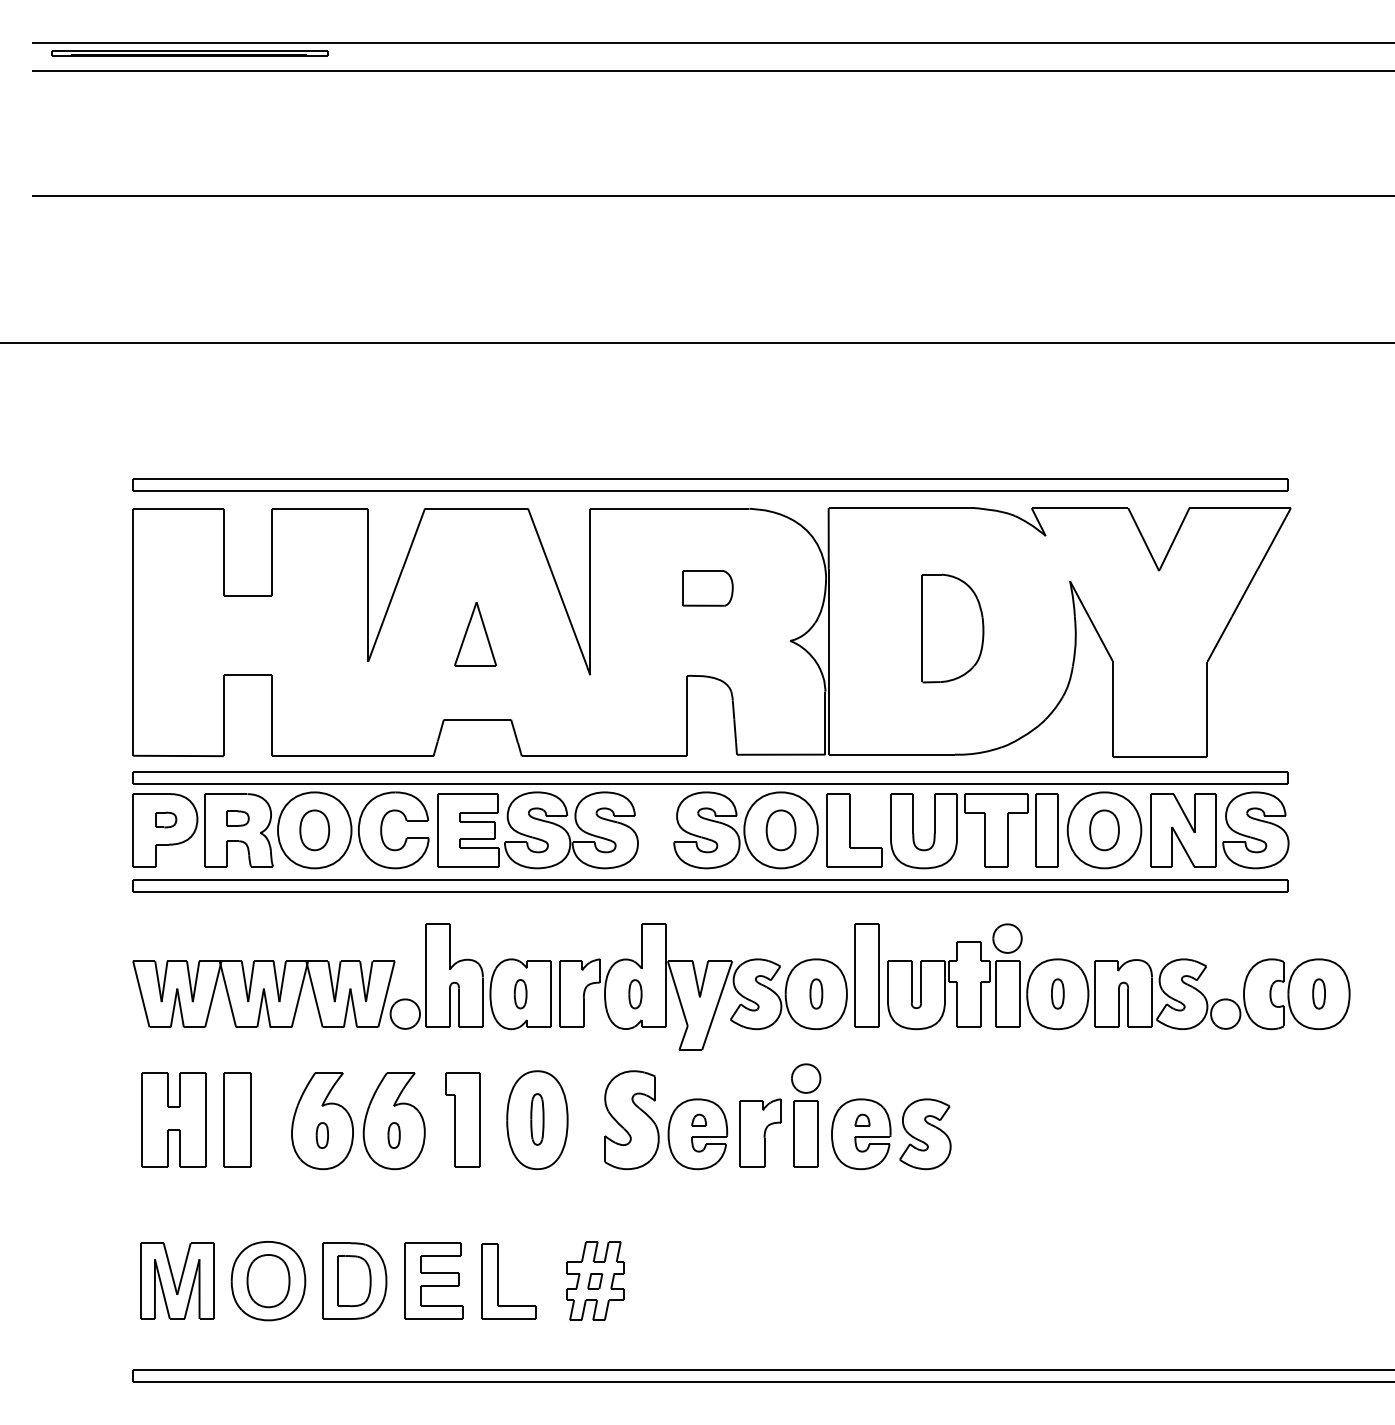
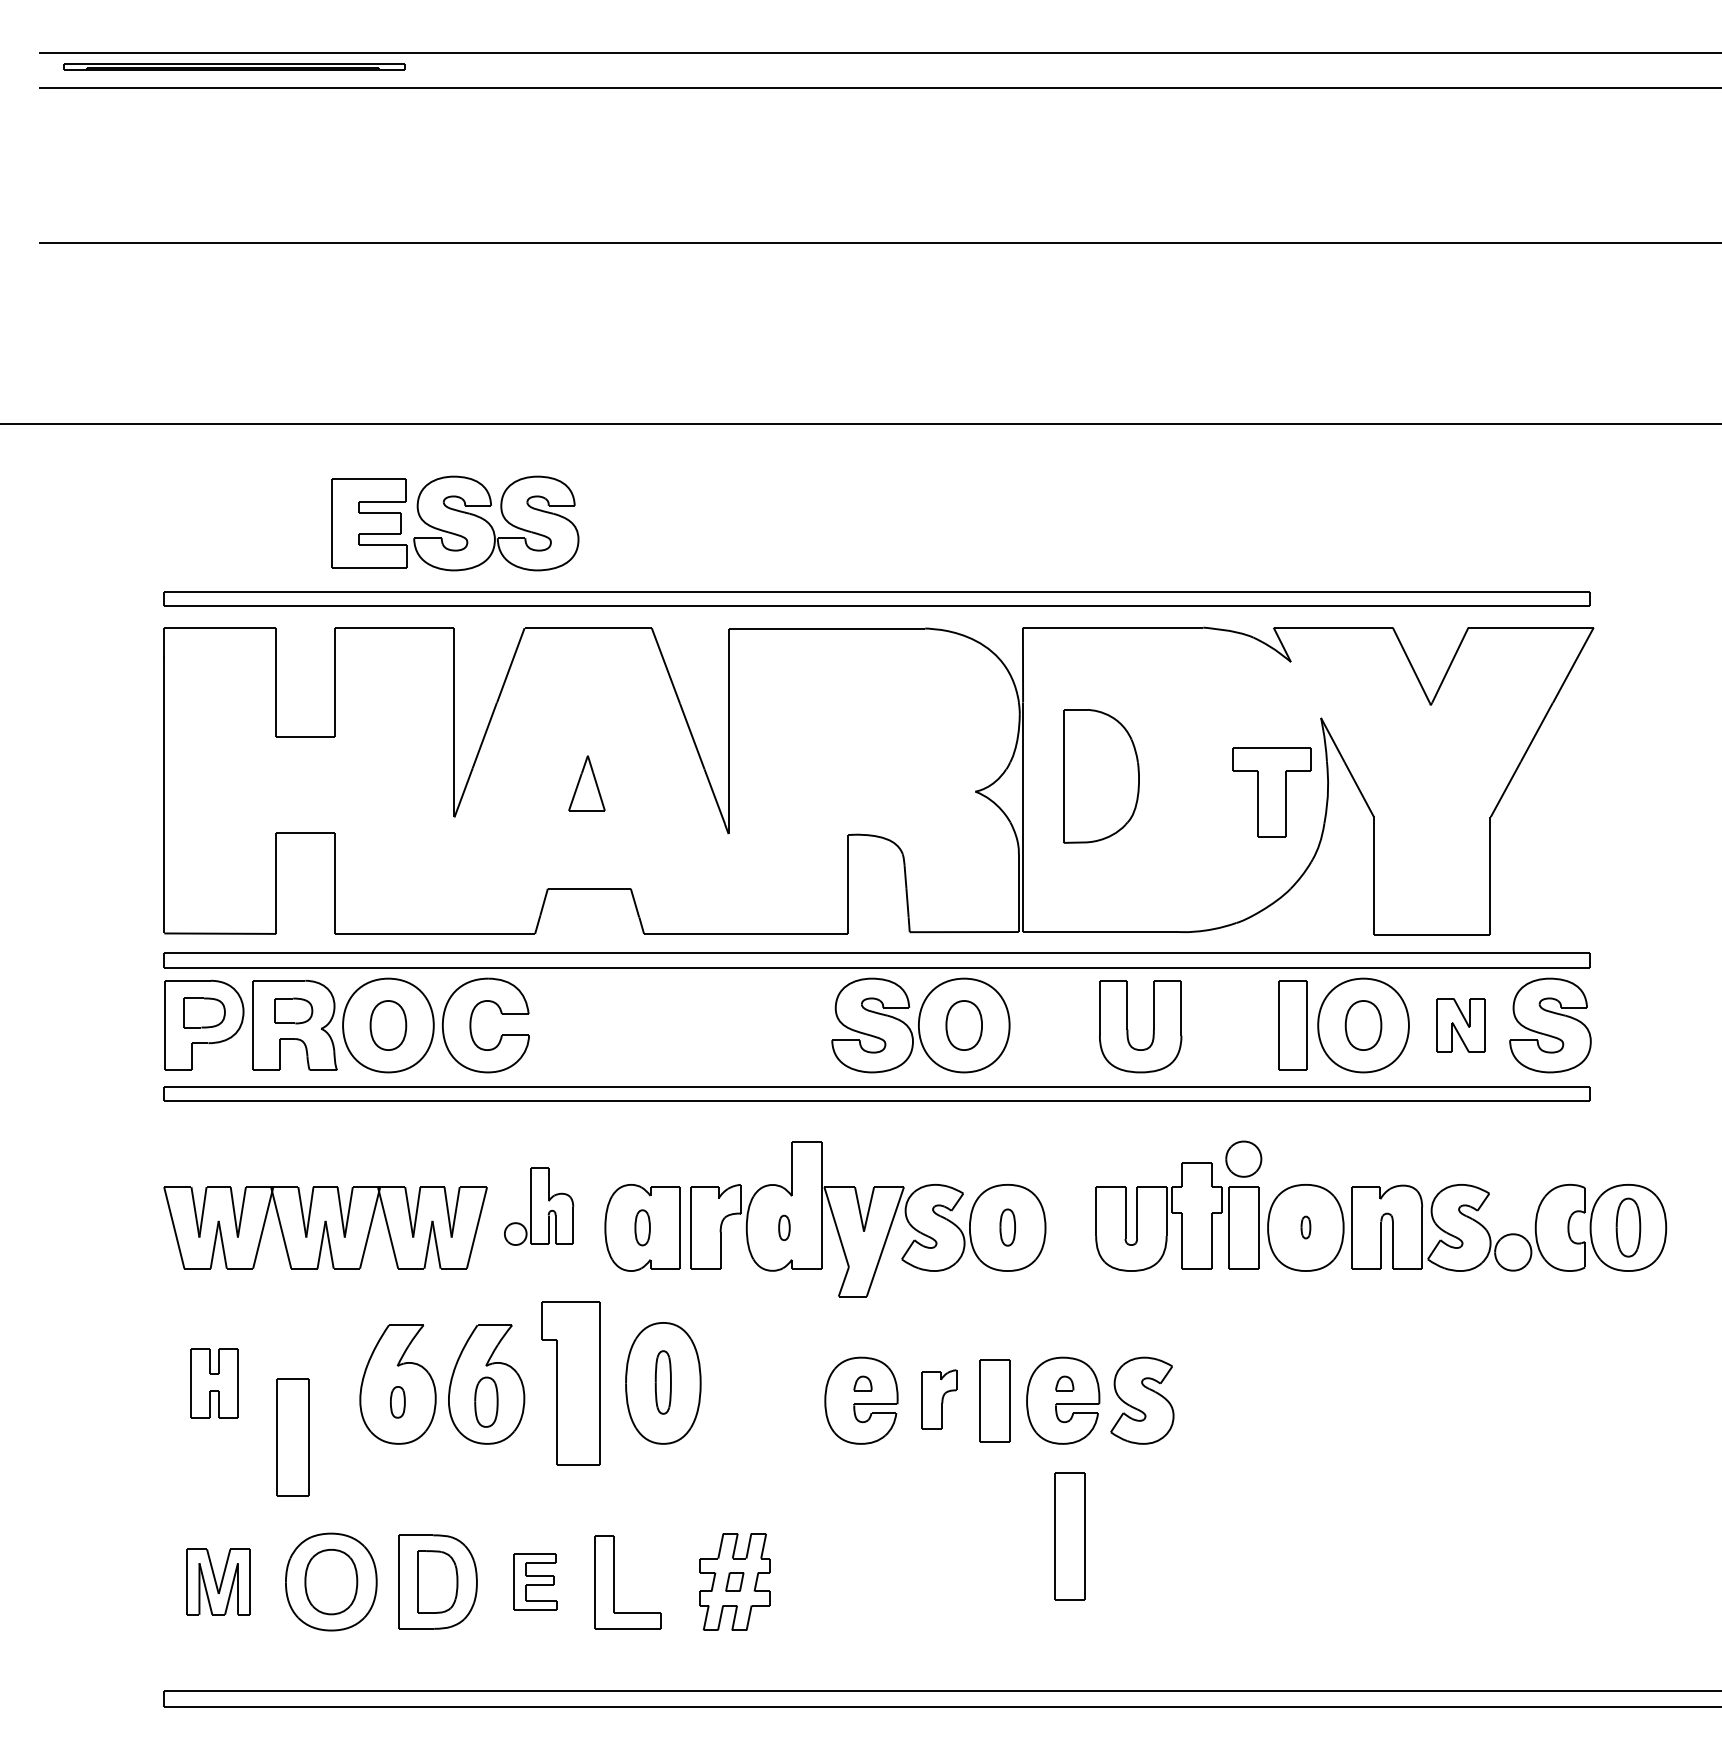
part: (707, 588) -> (873, 726), removed
part: (953, 628) -> (1101, 776), moved
part: (475, 634) -> (586, 783), size x0.7
part: (237, 818) -> (293, 1010), size x1.4
part: (165, 819) -> (204, 1012), size x1.6
part: (538, 830) -> (455, 523), moved
part: (854, 830) -> (1054, 1025), removed
part: (995, 830) -> (1271, 792), moved
part: (1183, 830) -> (1460, 1025), size x0.6
part: (436, 976) -> (538, 1206), size x0.6
part: (866, 976) -> (1069, 1536), moved
part: (635, 993) -> (784, 1227), size x0.7
part: (1057, 993) -> (1305, 1227), size x0.6
part: (1319, 993) -> (1628, 1227), size x1.6
part: (805, 1078) -> (994, 1331), removed
part: (173, 1120) -> (214, 1383), size x0.6
part: (237, 1120) -> (292, 1437), moved
part: (463, 1120) -> (571, 1383), size x1.4
part: (632, 1120) -> (780, 1383), removed
part: (760, 1133) -> (938, 1399), size x0.7
part: (394, 1135) -> (486, 1402), size x1.6
part: (177, 1280) -> (218, 1581), size x0.7
part: (433, 1280) -> (535, 1581), size x0.6

